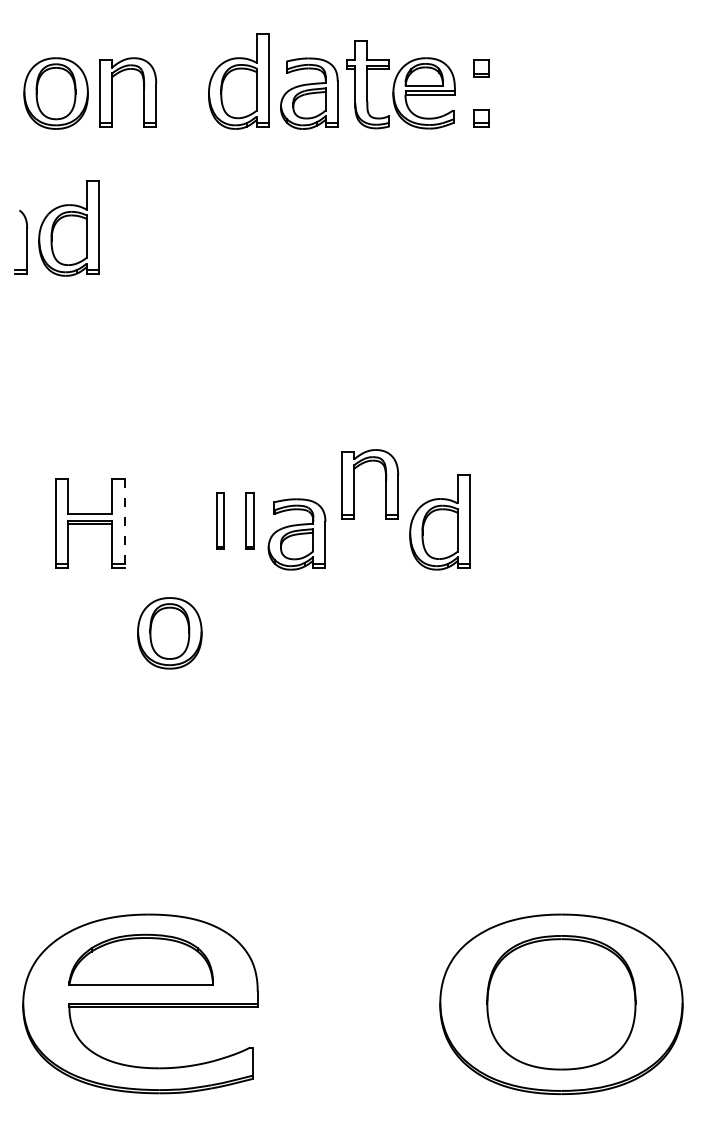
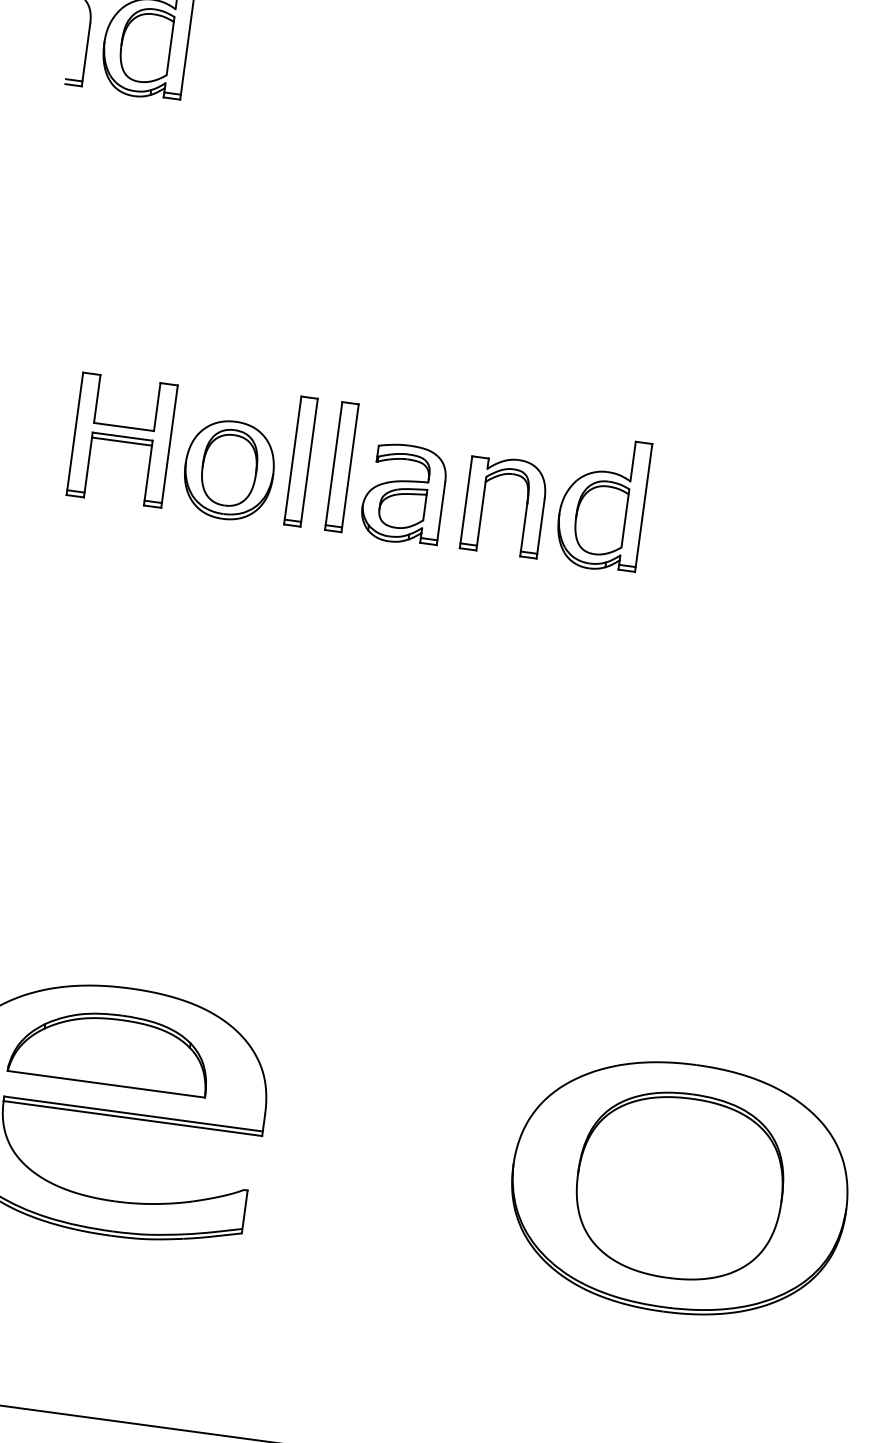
part: (385, 484) -> (525, 509), moved
part: (219, 521) -> (299, 461), size x1.67
part: (249, 521) -> (341, 467), size x1.67
line: (124, 523) -> (169, 447), dashed -> solid
part: (169, 633) -> (228, 470), moved

